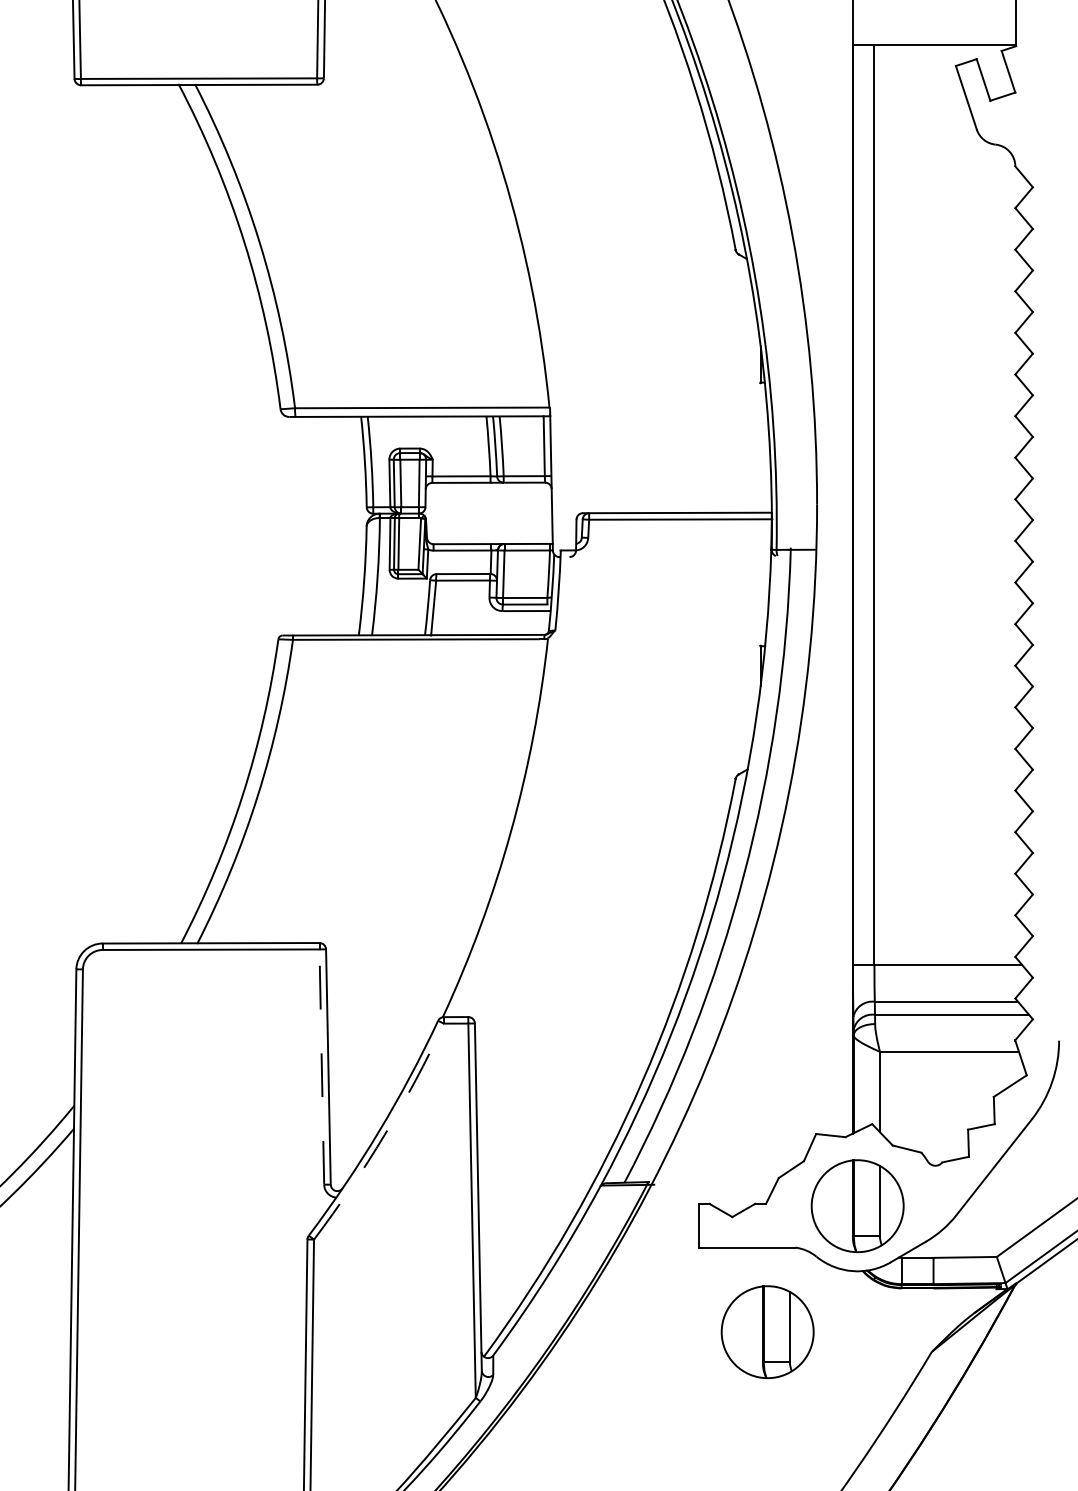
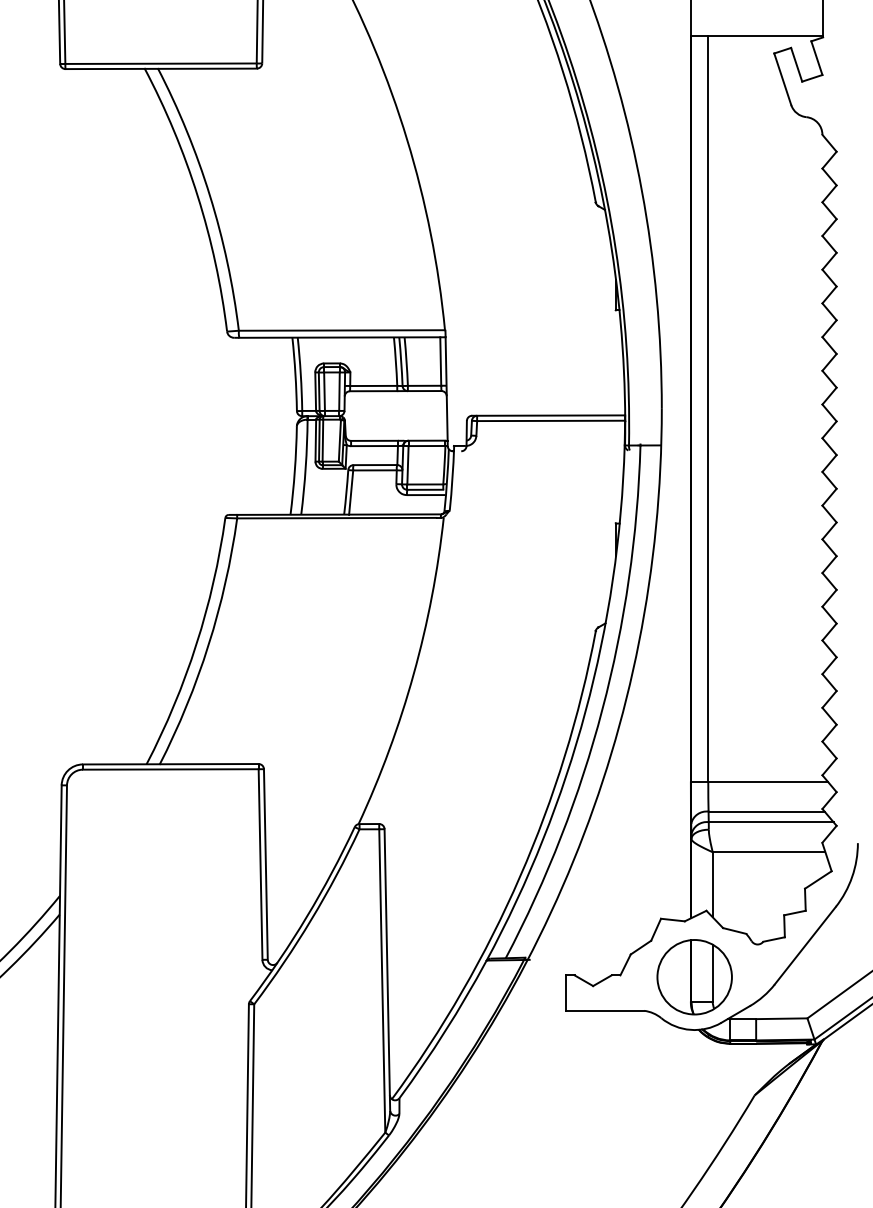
line: (321, 1067) -> (260, 864), dashed -> solid
arc: (384, 1135) -> (311, 919), dashed -> solid
part: (767, 1332) -> (621, 1079), removed

